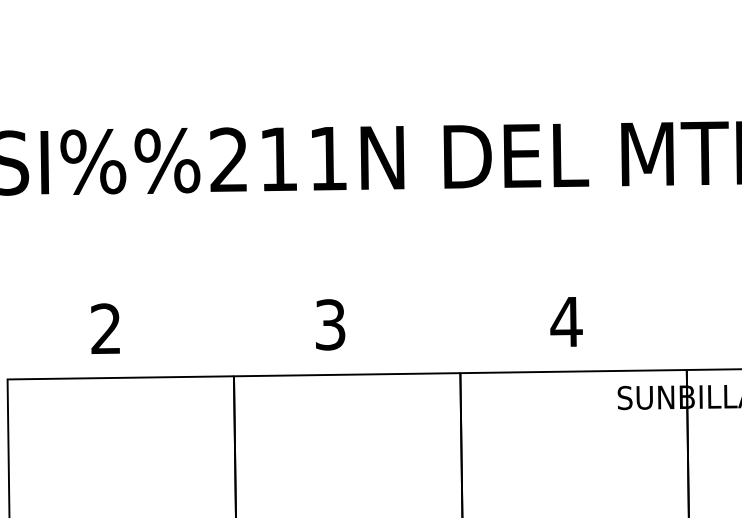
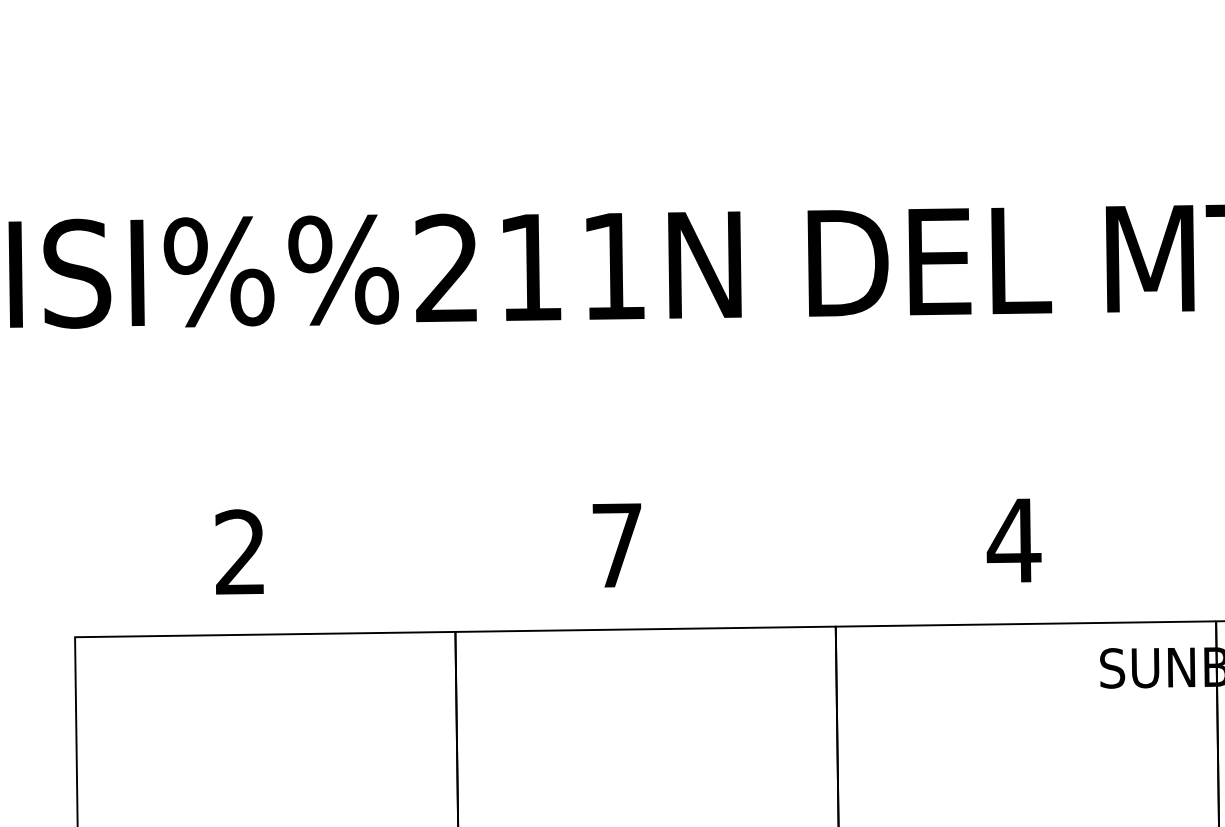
text: (330, 324) -> (617, 544), 3 -> 7

